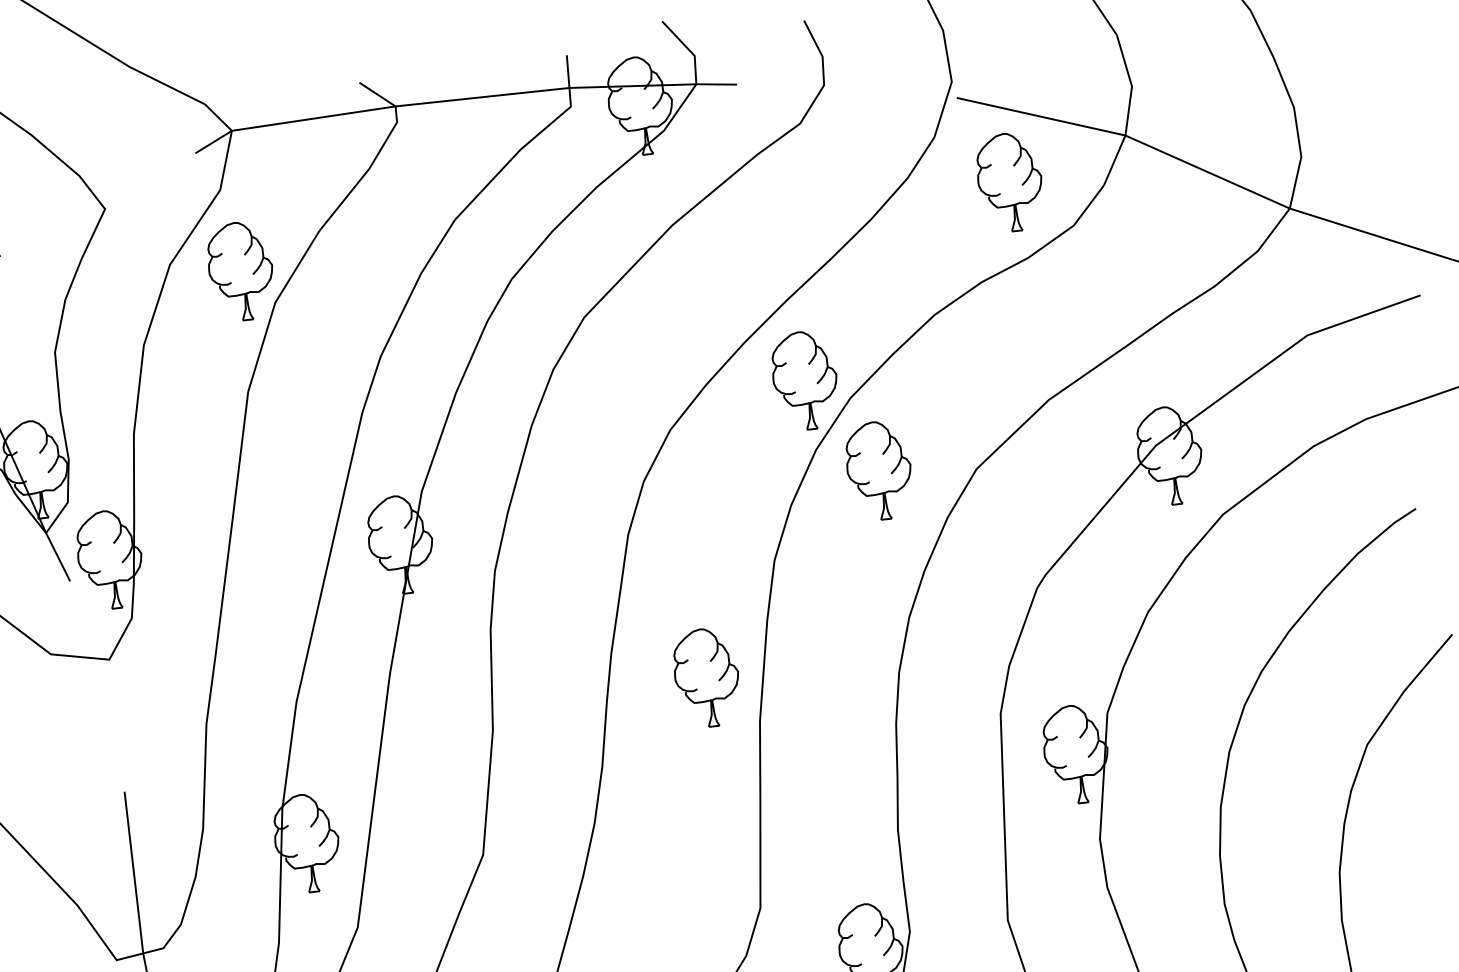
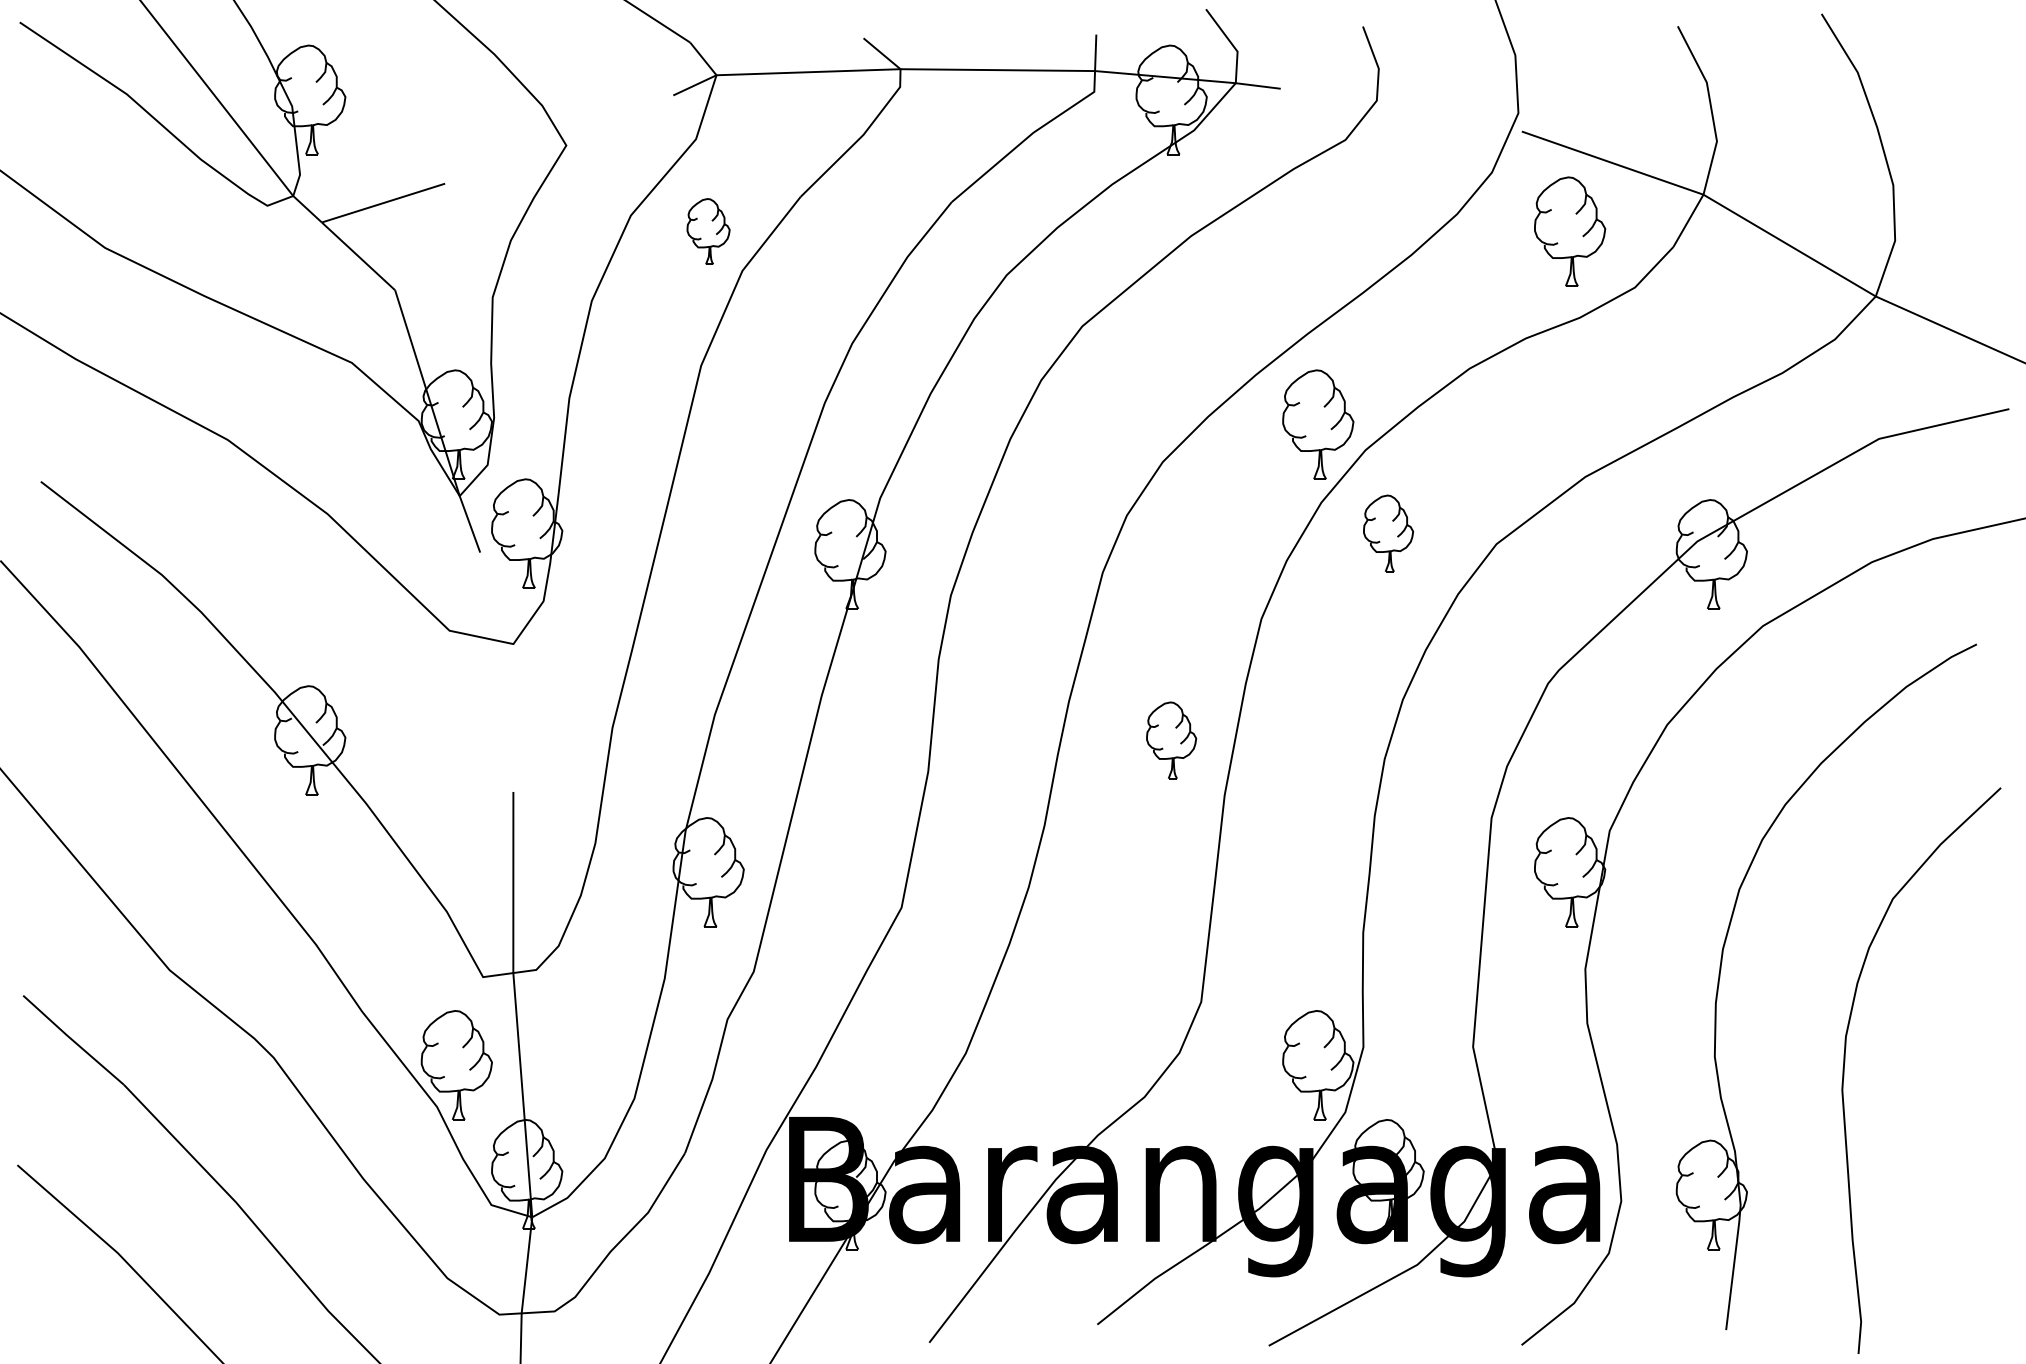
part: (240, 271) -> (708, 231), size x0.6
part: (879, 470) -> (1388, 533), size x0.7
part: (706, 677) -> (1171, 740), size x0.7

